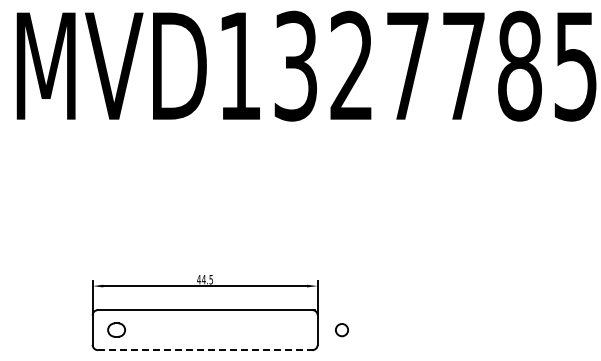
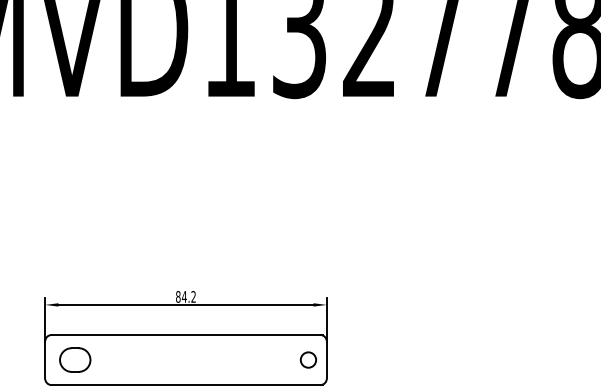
text: (204, 279) -> (185, 296), 44.5 -> 84.2
part: (116, 329) -> (75, 359), size x1.43
circle: (341, 330) -> (307, 360), moved
line: (206, 350) -> (187, 385), dashed -> solid

